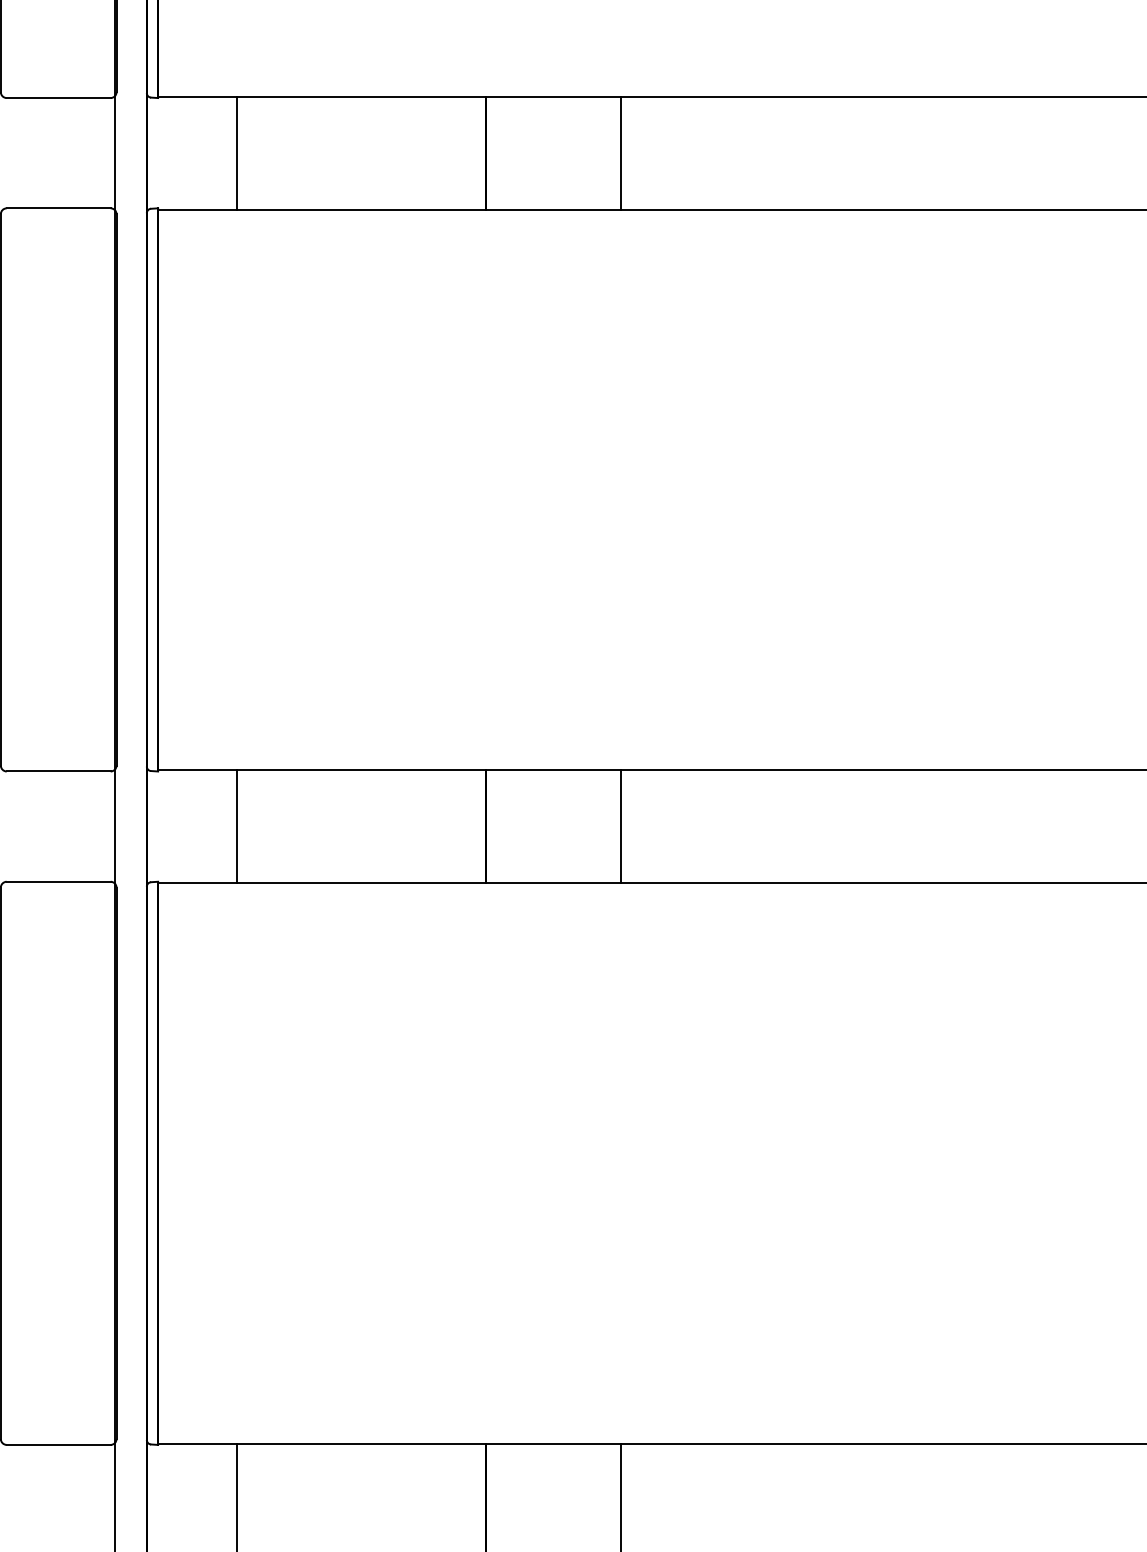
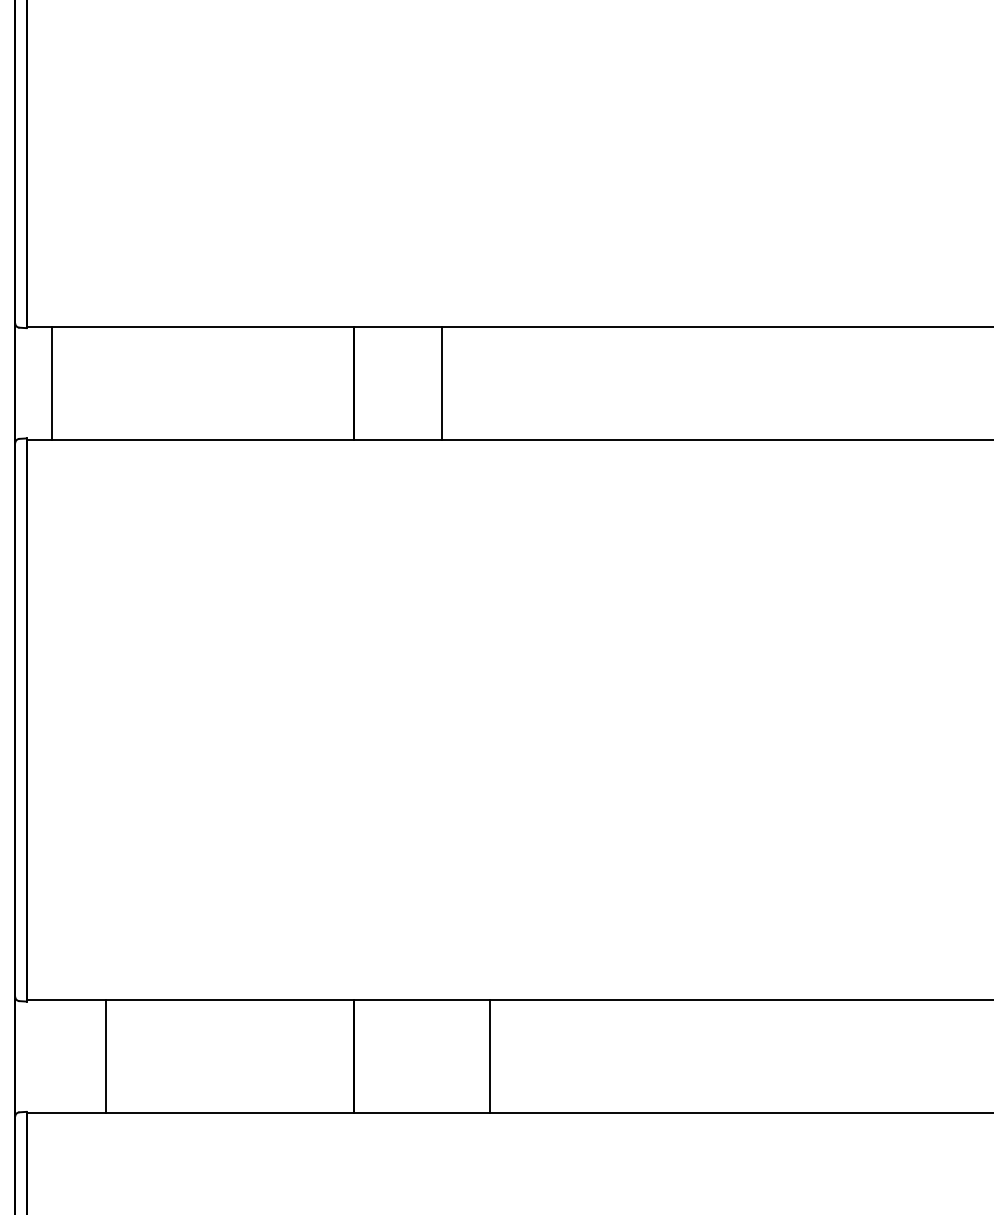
line: (237, 826) -> (51, 383), moved
line: (621, 826) -> (441, 383), moved

